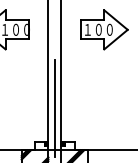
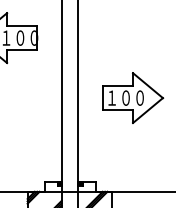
part: (104, 29) -> (133, 97), moved
line: (55, 108) -> (70, 138), removed

